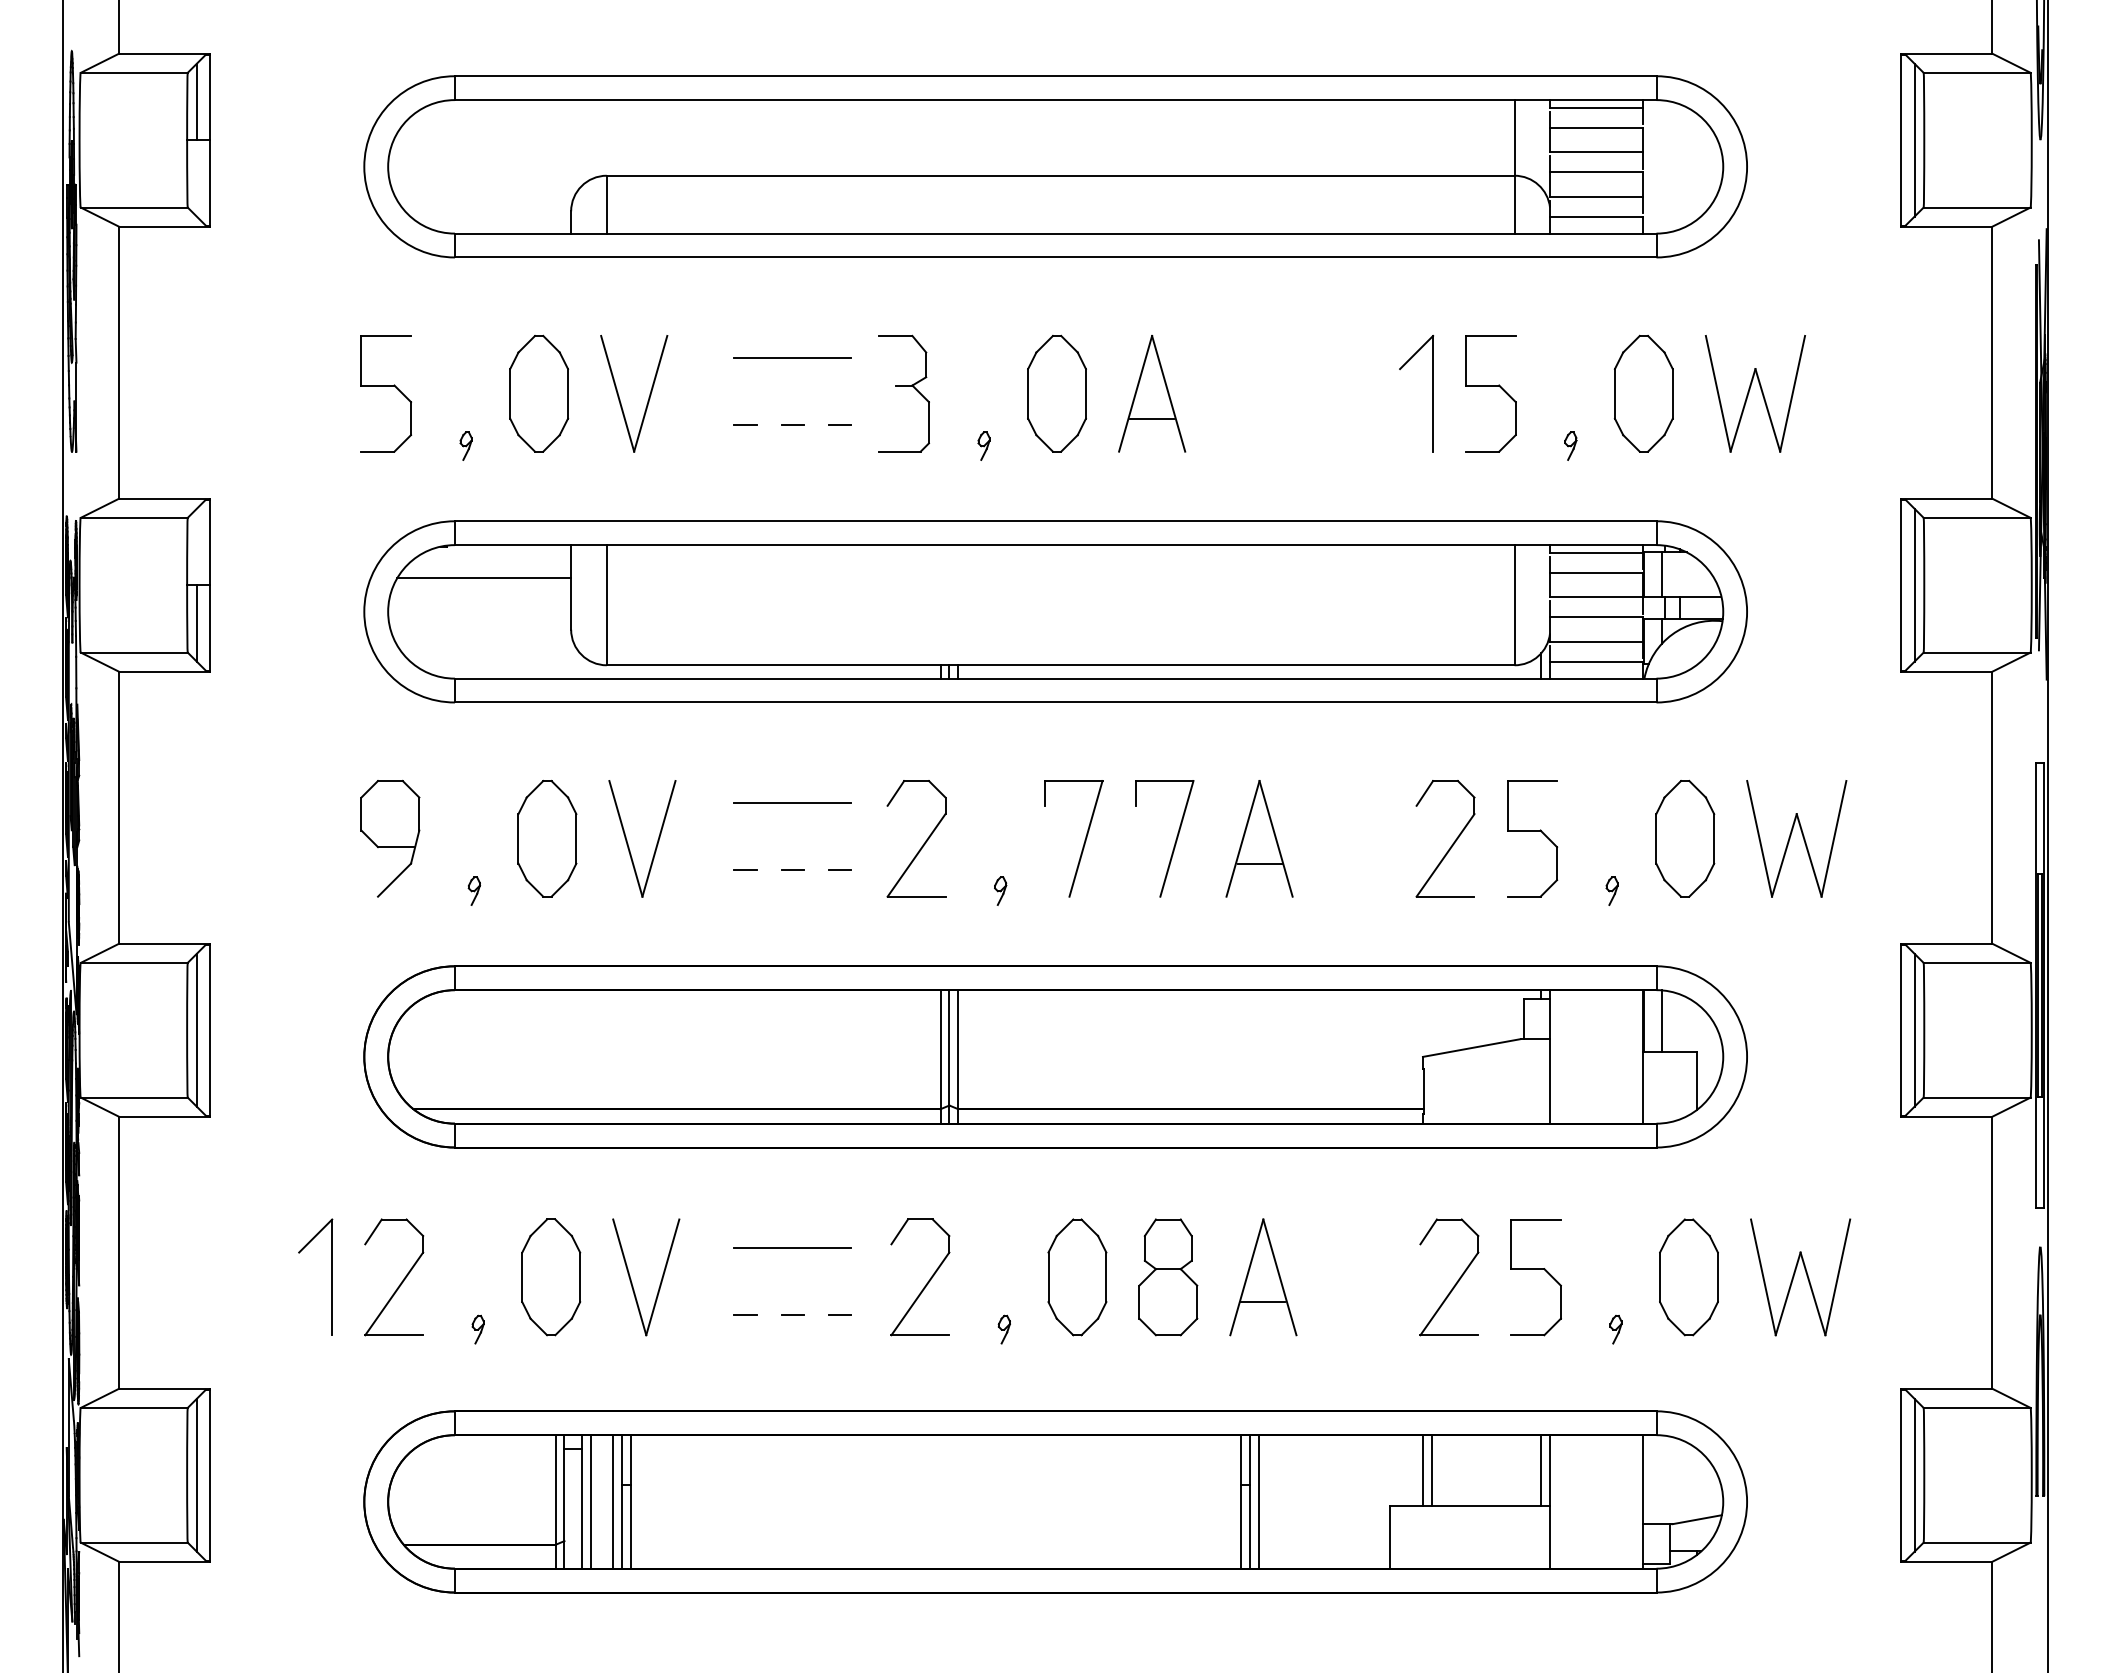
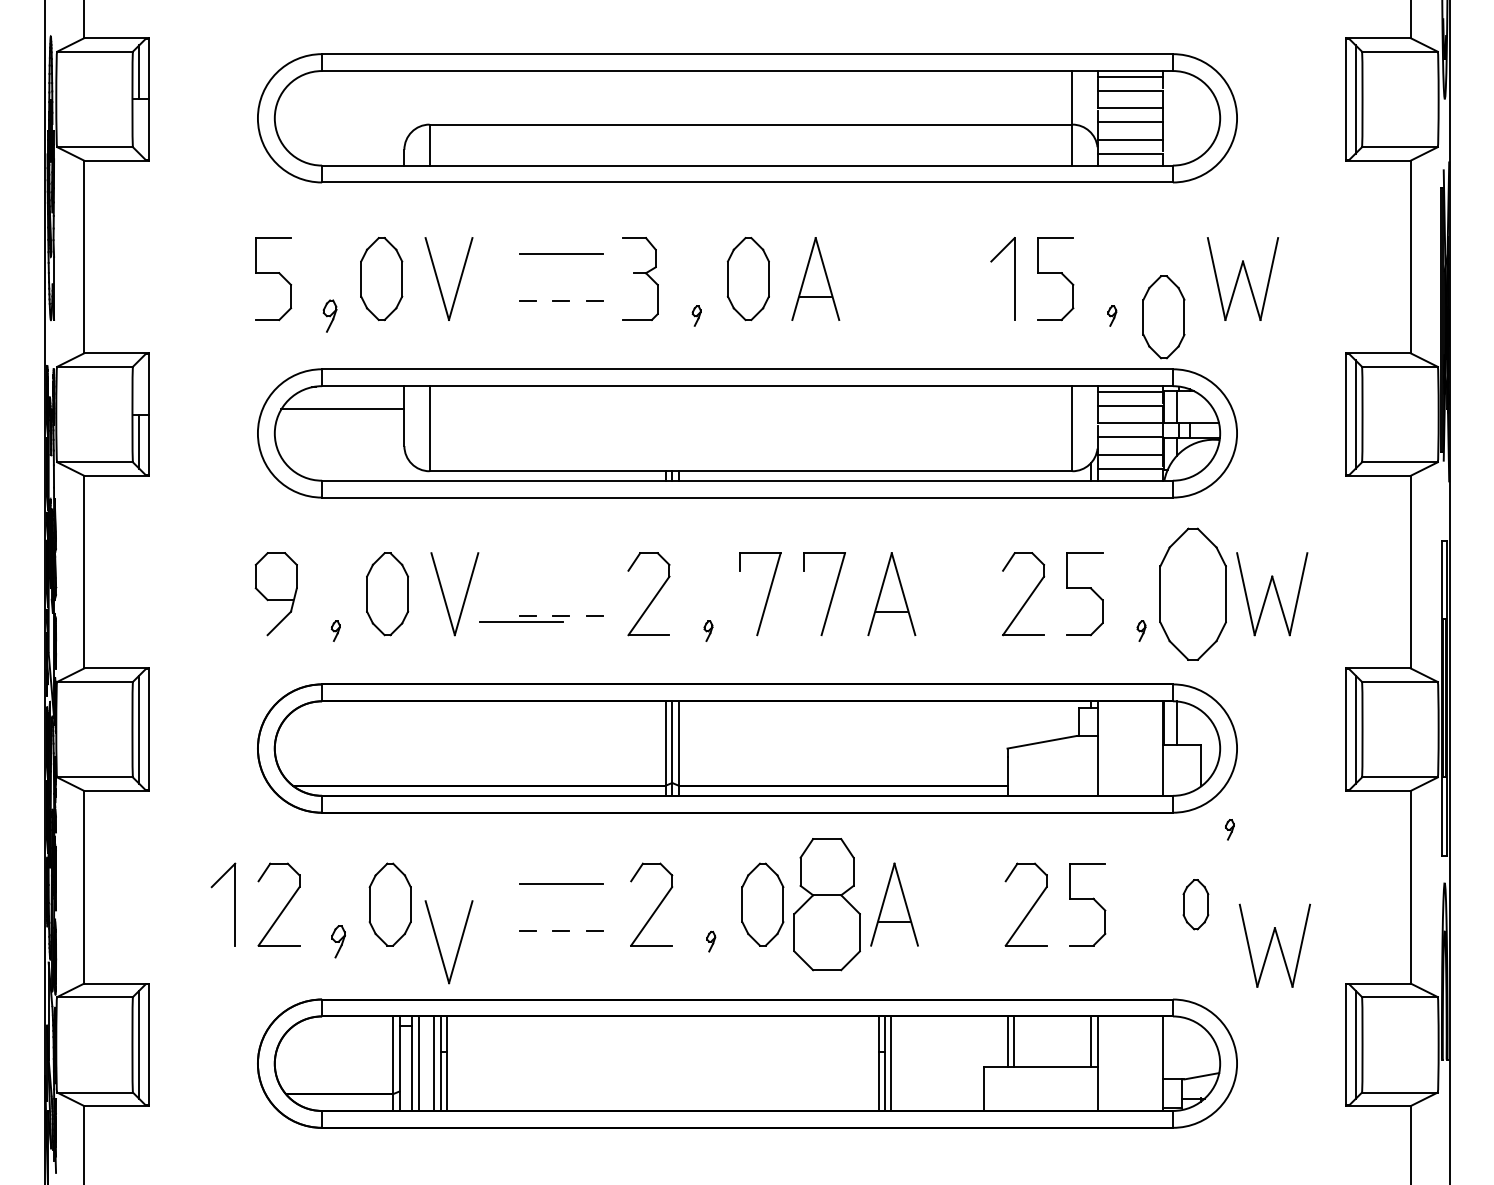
part: (1643, 393) -> (1163, 317), moved
part: (465, 445) -> (329, 315), size x1.6
line: (792, 802) -> (521, 621), moved
part: (1685, 838) -> (1193, 593), size x1.6
part: (1794, 1276) -> (1270, 945), moved
part: (1168, 1277) -> (827, 904), size x1.6
part: (1688, 1277) -> (1195, 904), size x0.6
part: (660, 1281) -> (459, 945), moved
part: (477, 1329) -> (338, 941), size x1.6
part: (1615, 1329) -> (1229, 829), moved

